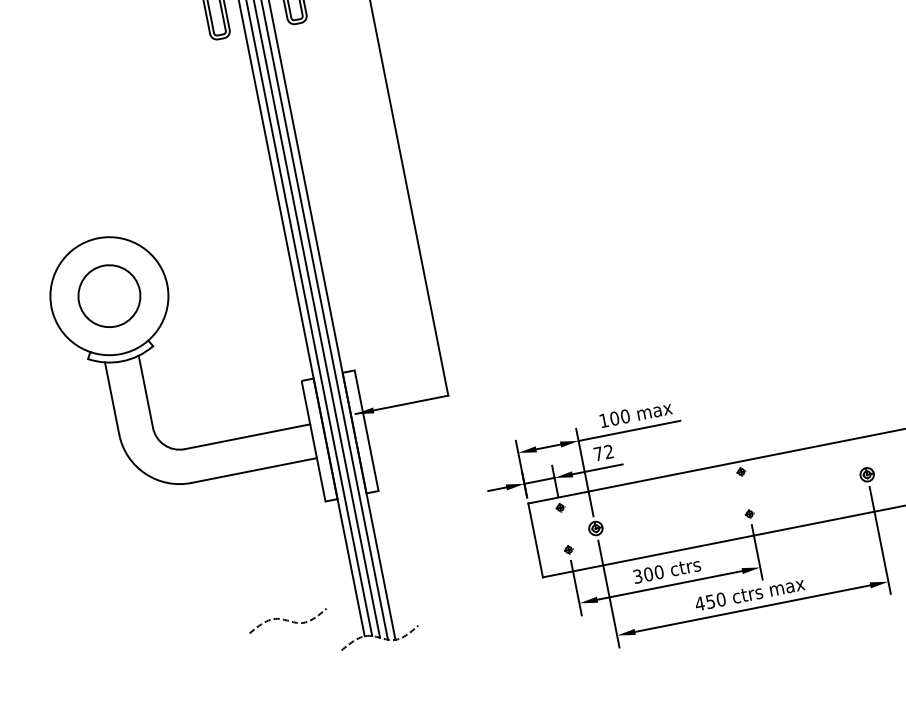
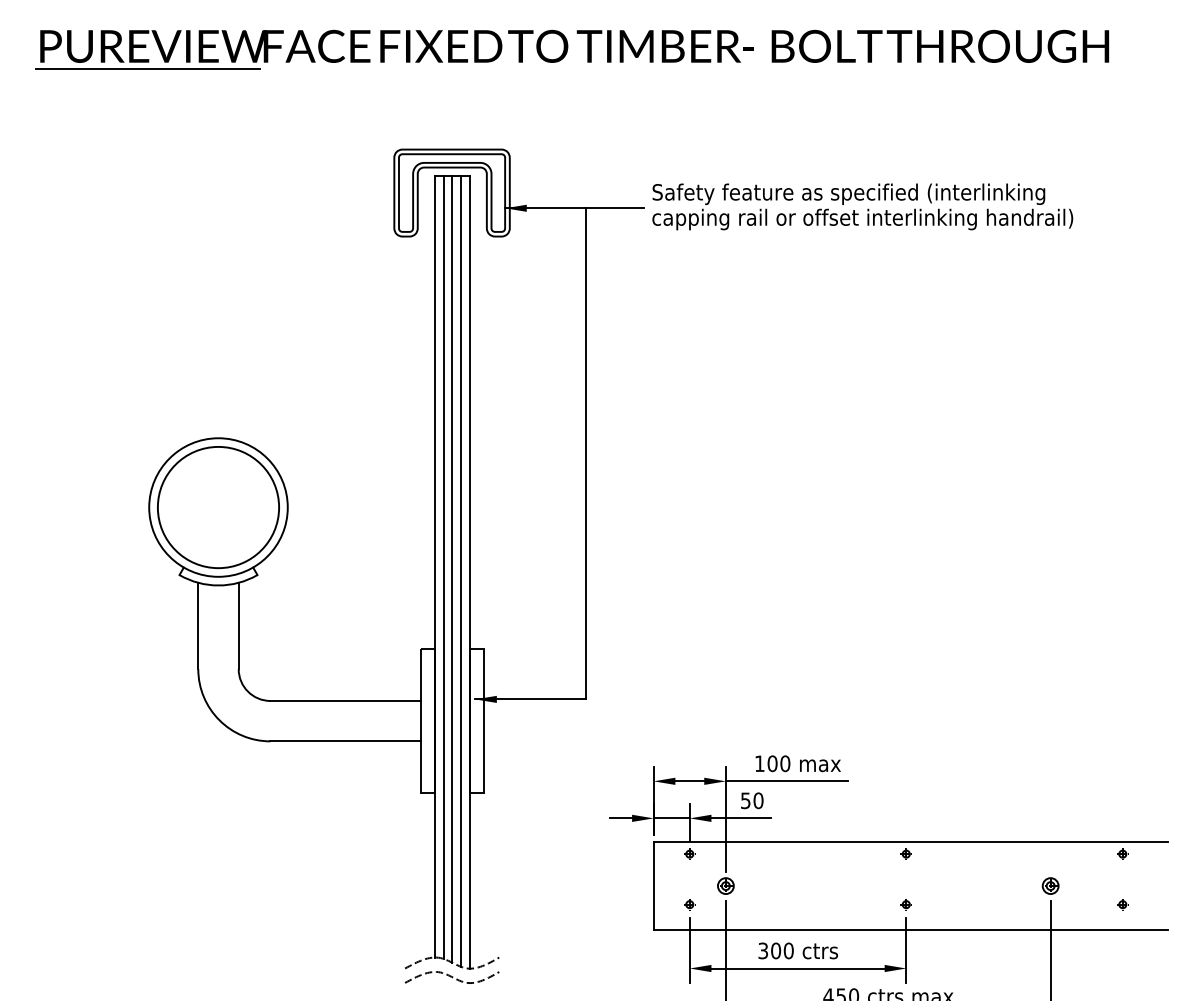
circle: (109, 296) -> (218, 507), size x1.67
text: (603, 452) -> (752, 800), 72 -> 50
curve: (288, 621) -> (452, 977), moved

